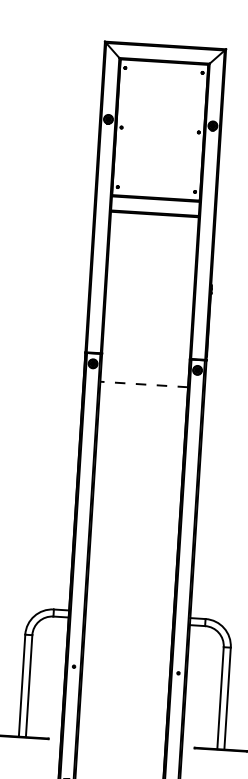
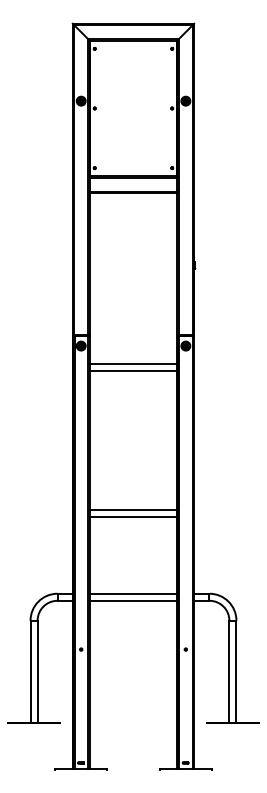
line: (144, 384) -> (133, 363), dashed -> solid
line: (143, 391) -> (133, 370), added
line: (134, 531) -> (133, 510), added
line: (134, 538) -> (133, 517), added
line: (129, 614) -> (133, 593), added
line: (129, 621) -> (133, 600), added

